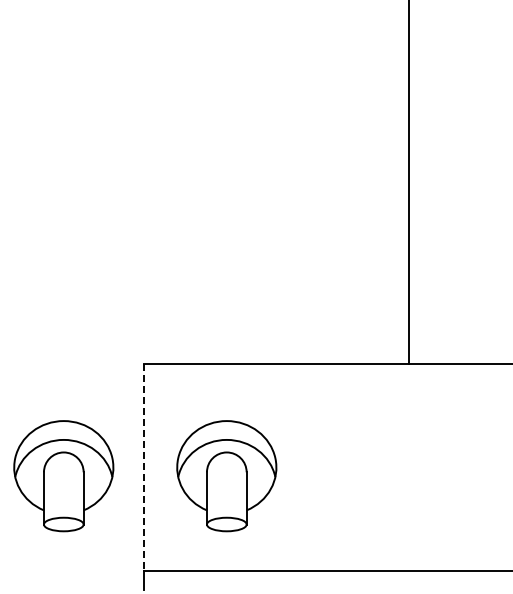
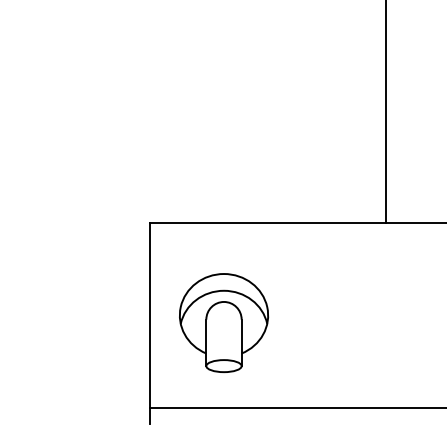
line: (144, 467) -> (150, 315), dashed -> solid
part: (63, 476) -> (78, 323), removed

